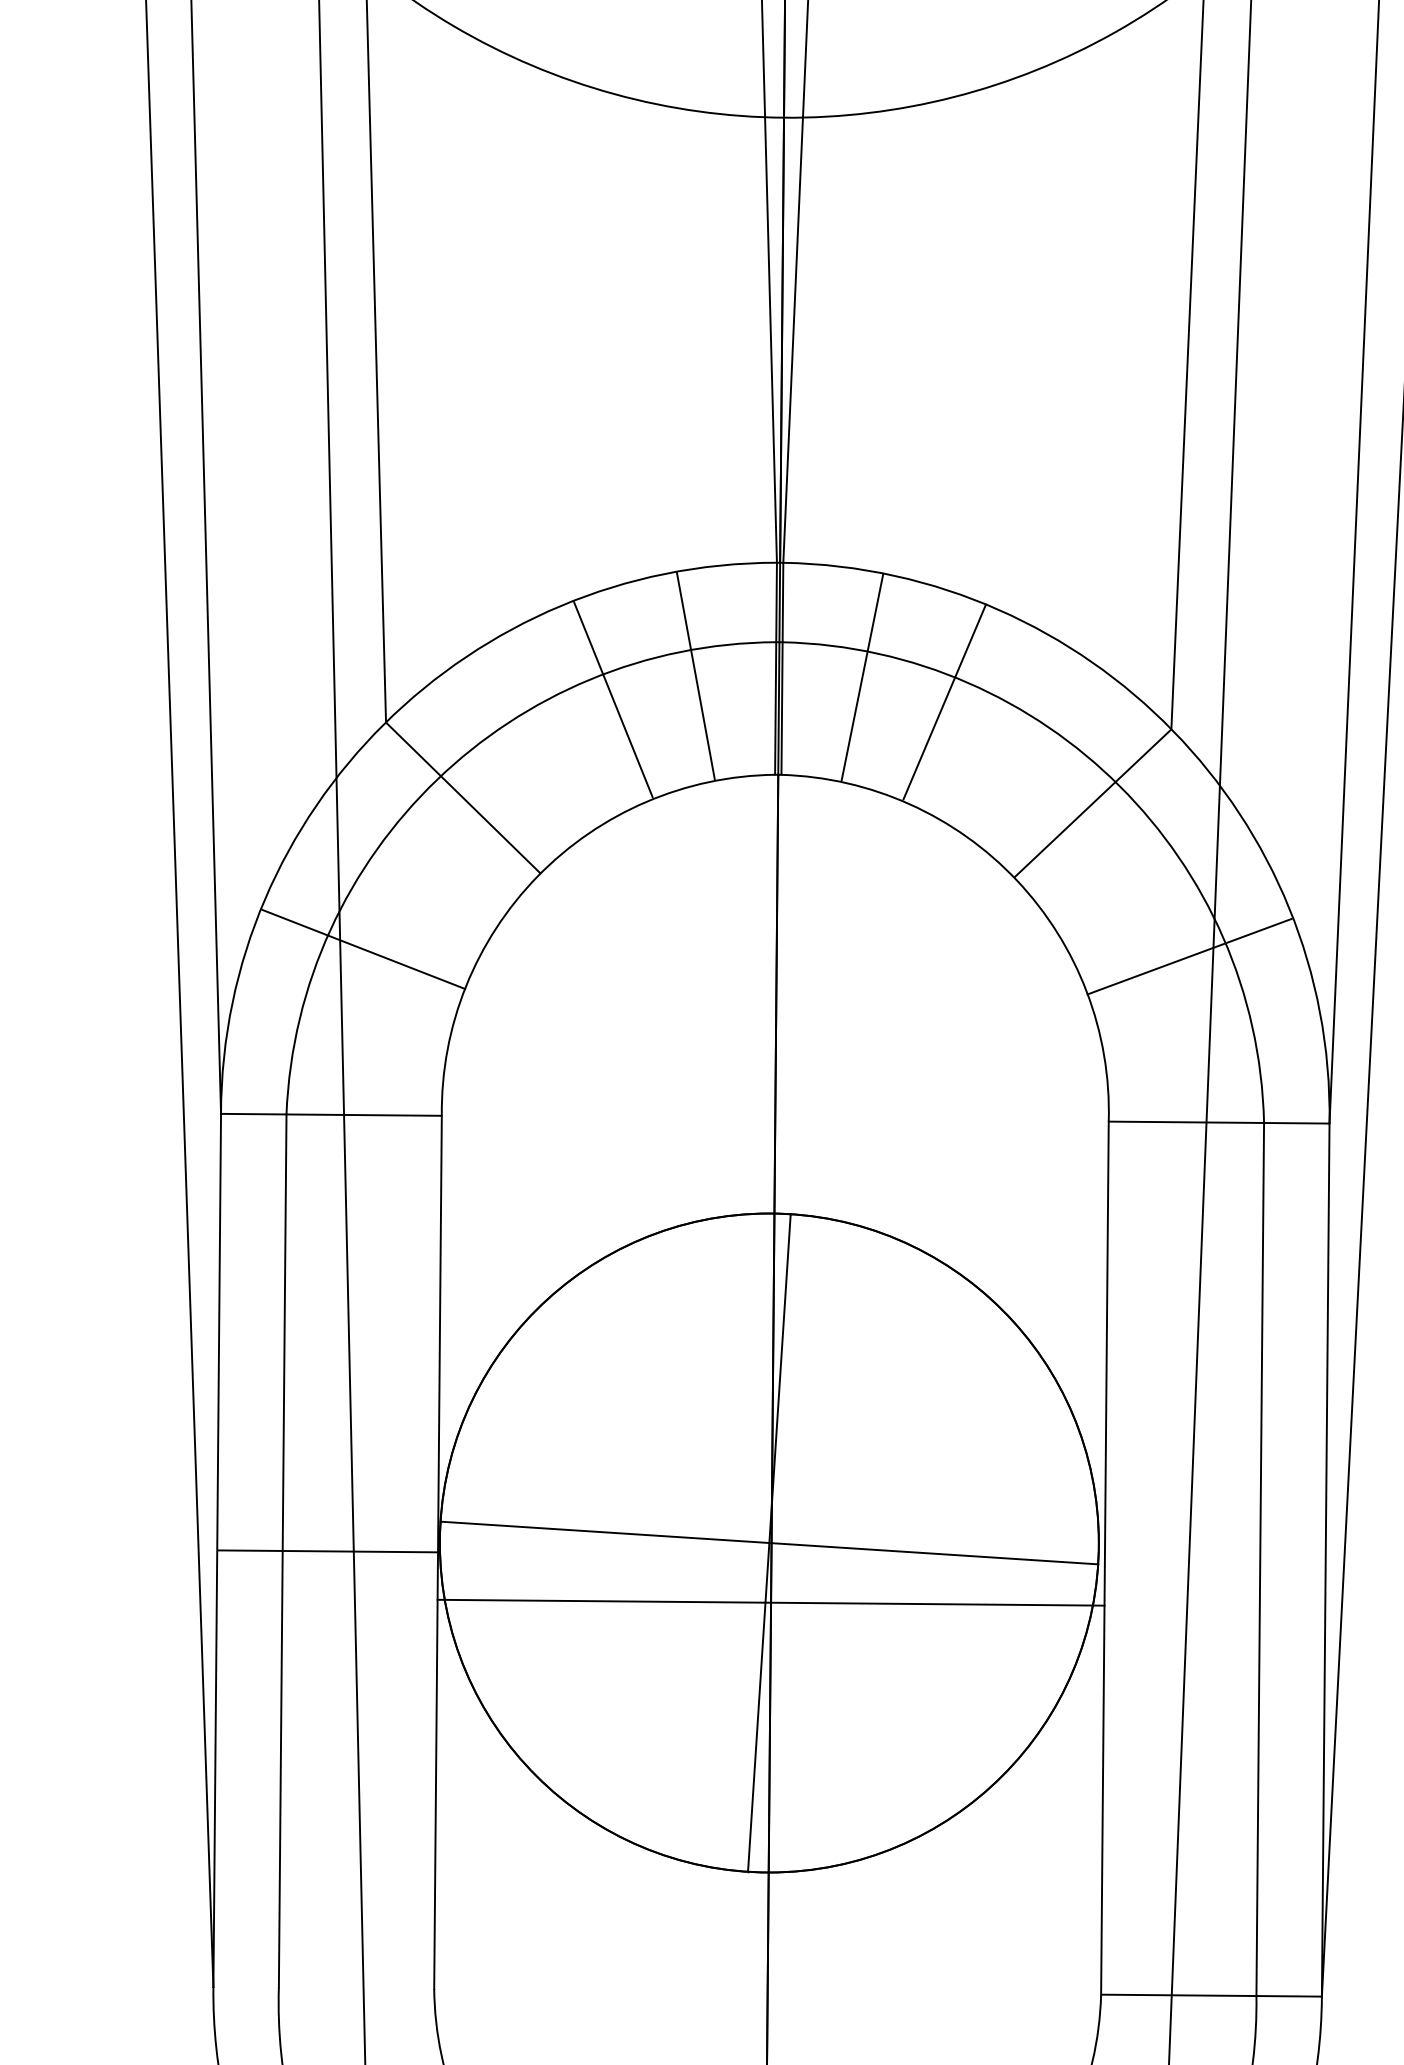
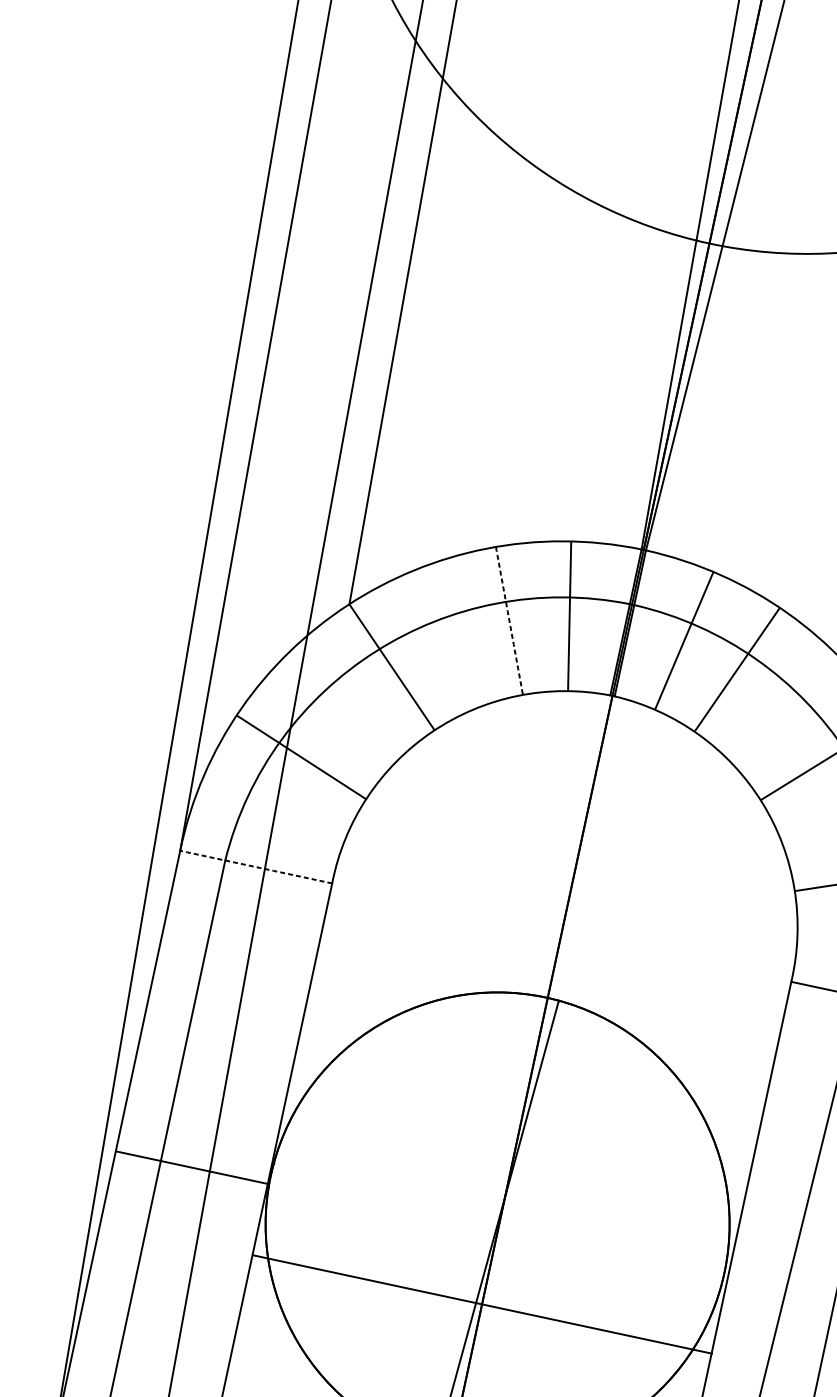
arc: (611, 694) -> (508, 616), solid -> dashed
arc: (321, 1114) -> (249, 865), solid -> dashed
line: (769, 1542) -> (497, 1224), removed
line: (770, 1602) -> (482, 1304), moved

